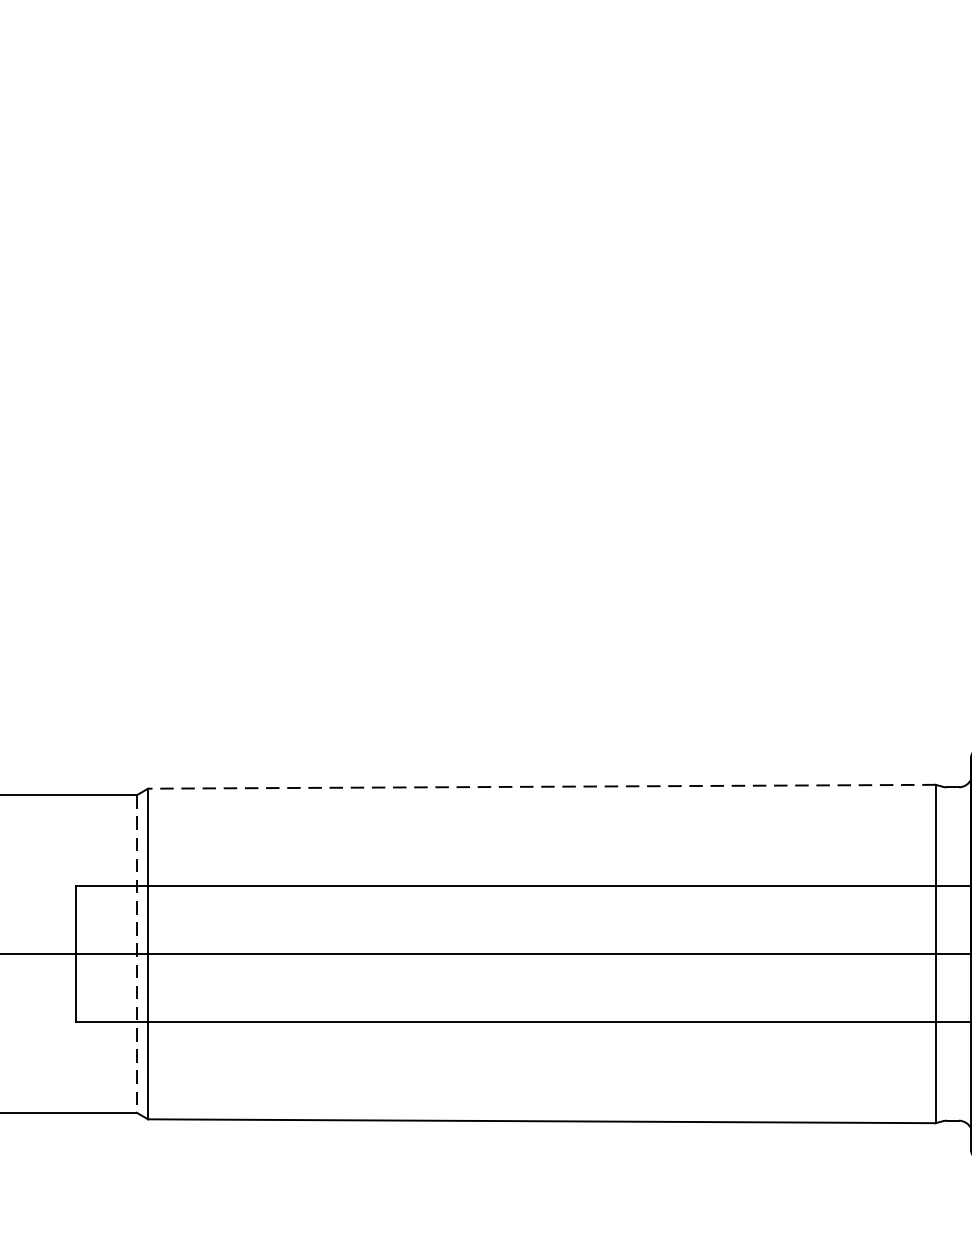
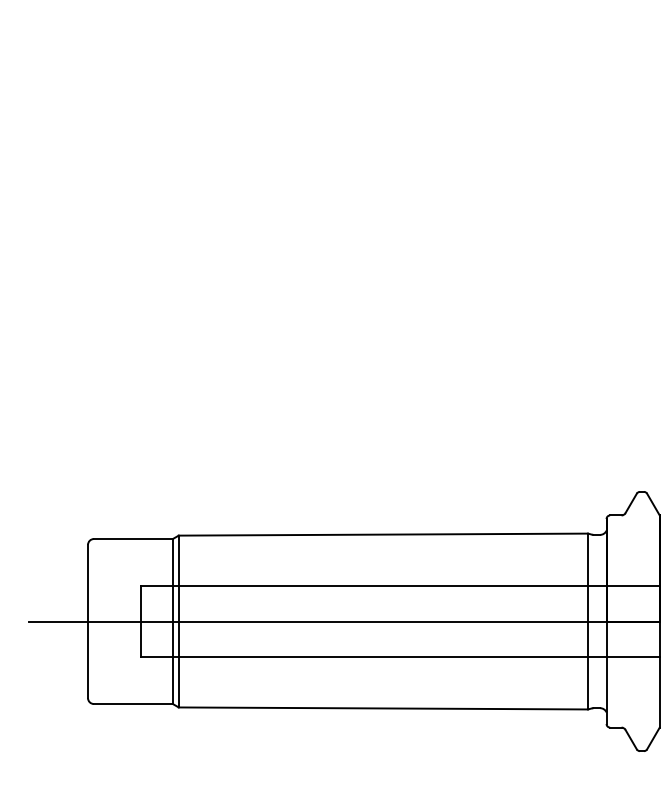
line: (542, 786) -> (383, 534), dashed -> solid
line: (136, 955) -> (172, 622), dashed -> solid

